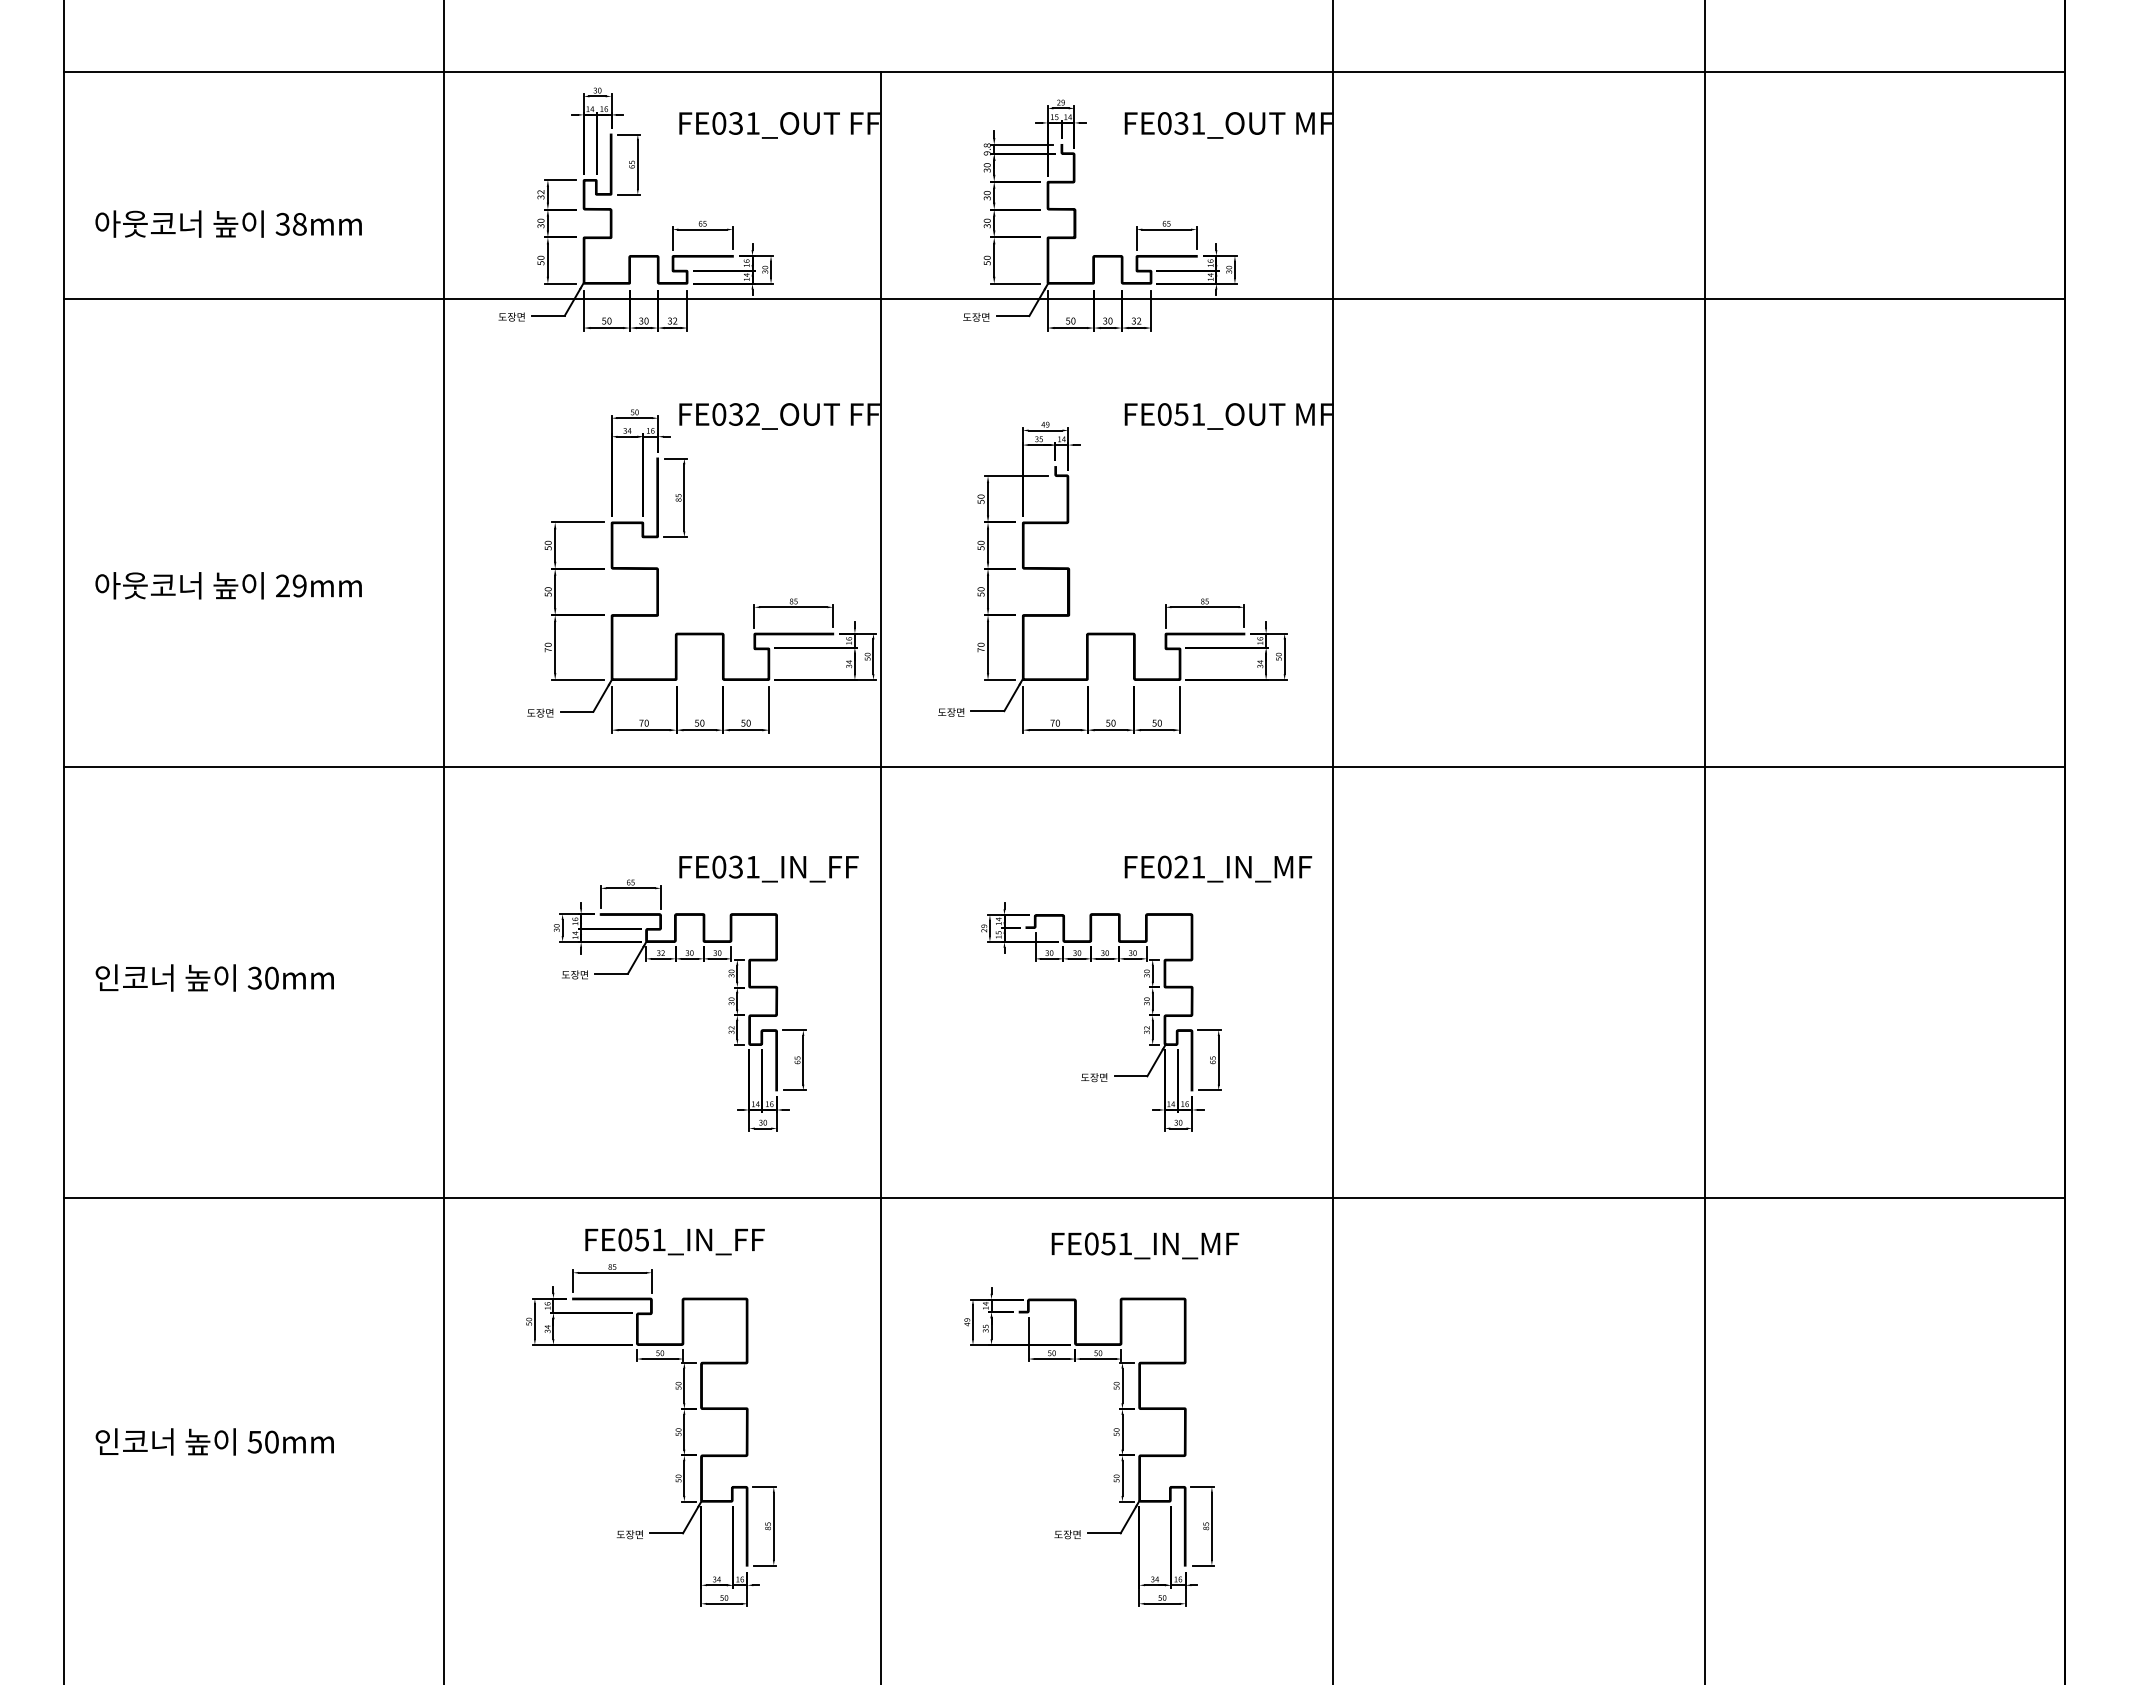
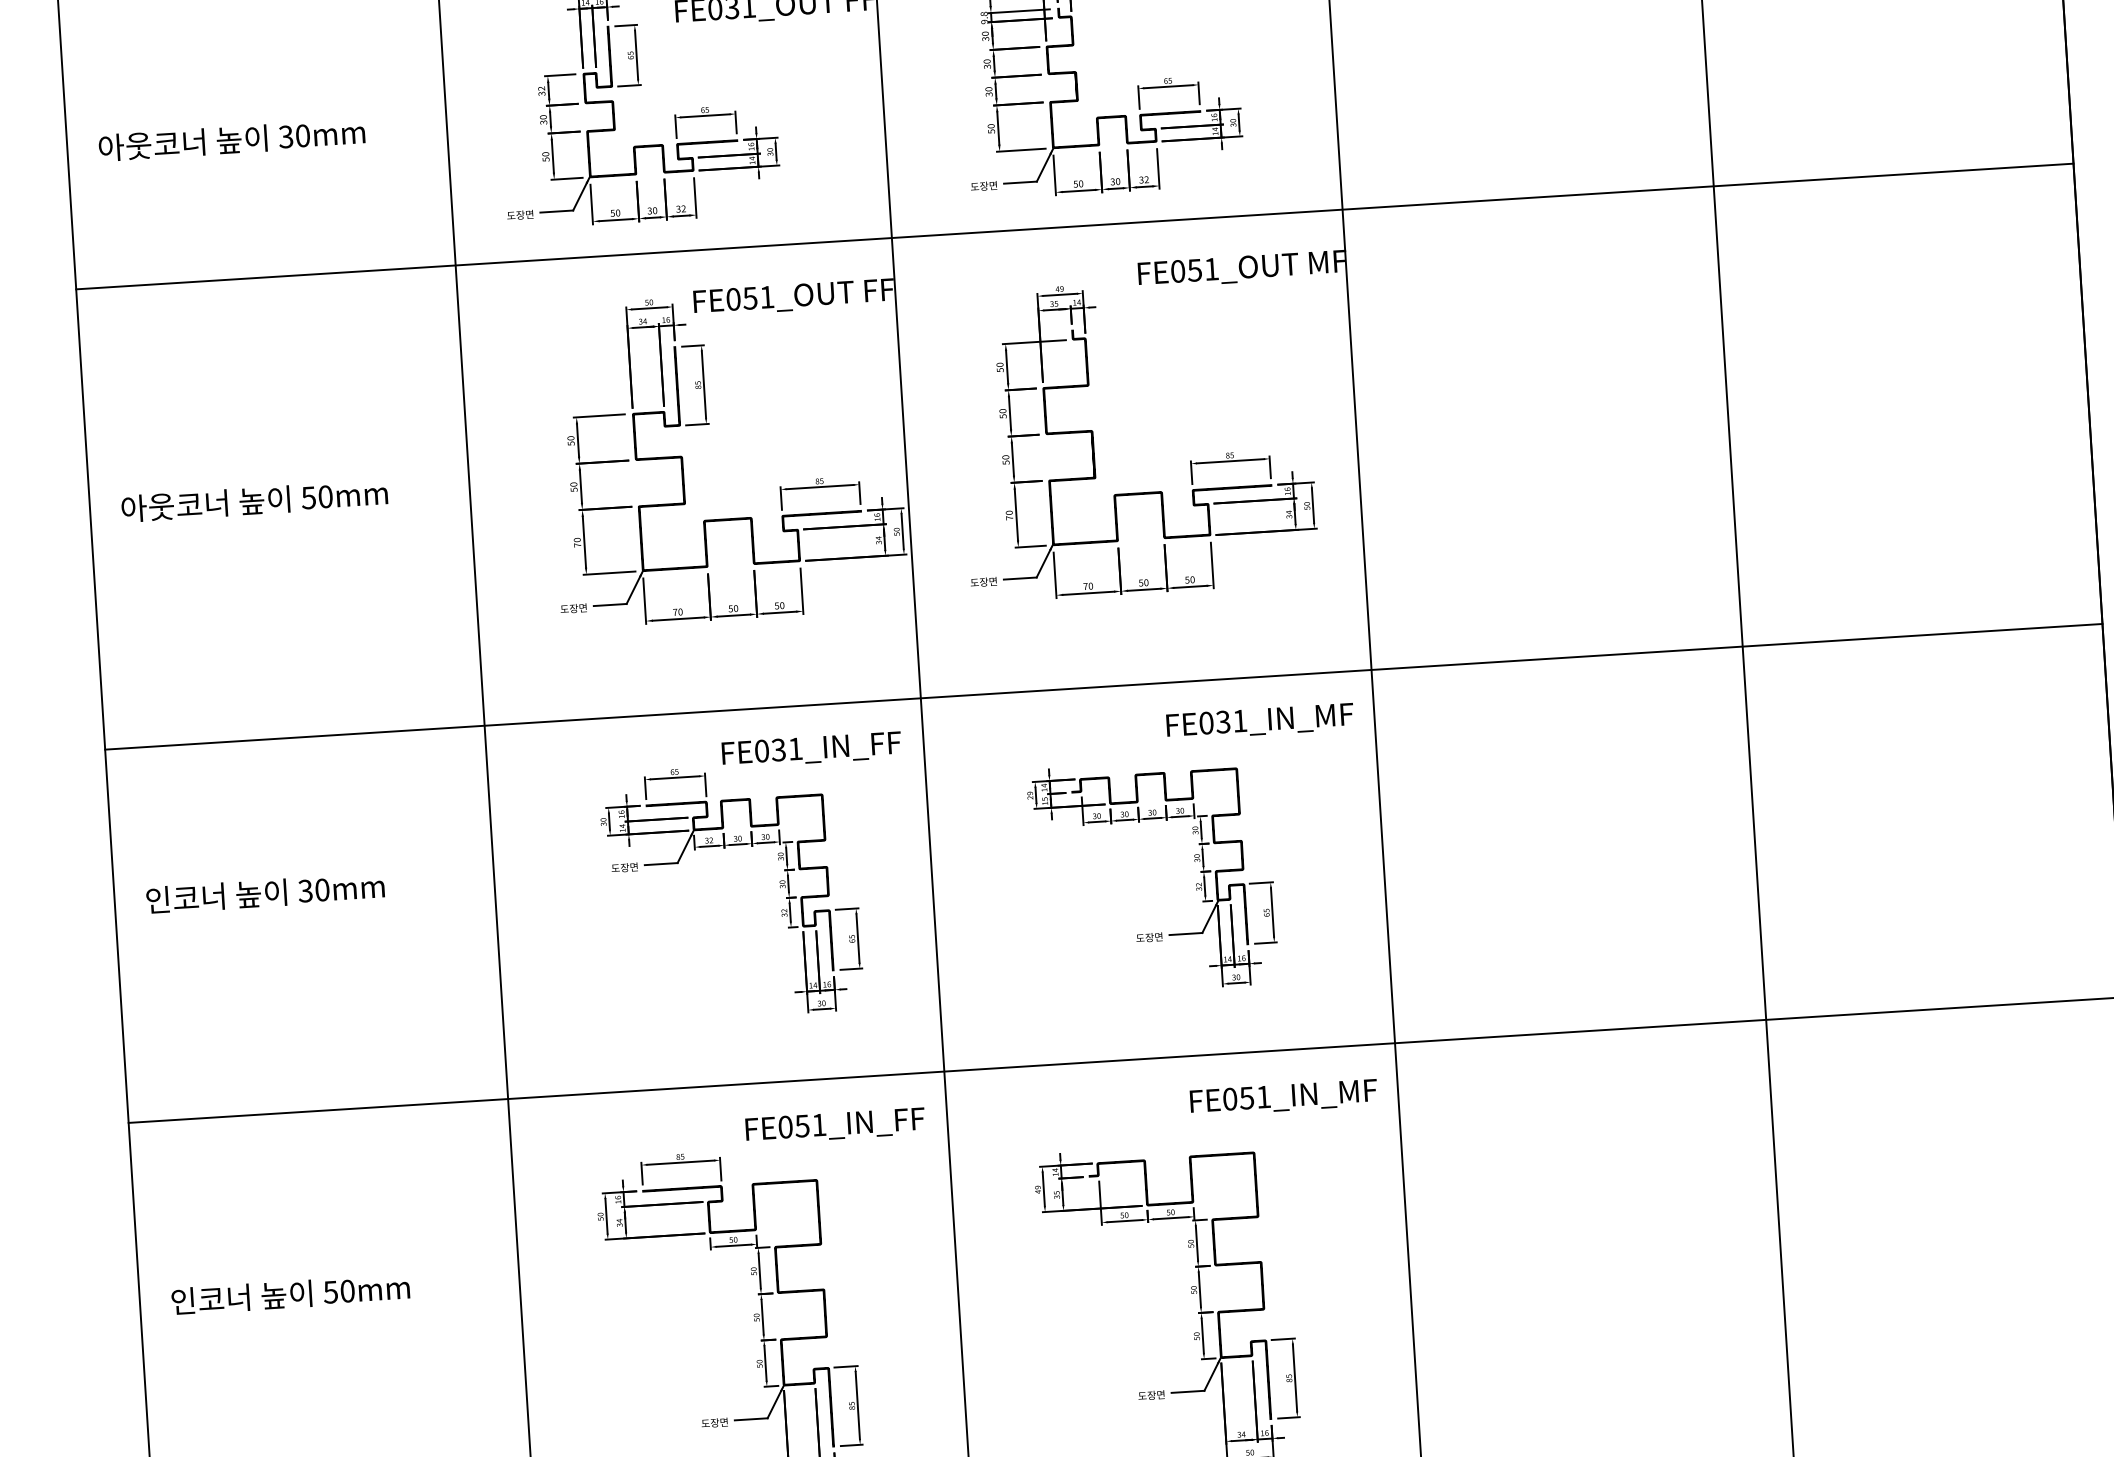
text: (299, 224) -> (302, 136), 38mm -> 30mm
line: (1064, 299) -> (1074, 226), moved
text: (744, 414) -> (758, 297), FE032_OUT -> FE051_OUT
text: (290, 585) -> (316, 496), 29mm -> 50mm
line: (1064, 767) -> (1103, 686), moved
text: (1181, 867) -> (1223, 722), FE021_IN_MF -> FE031_IN_MF
text: (674, 1241) -> (834, 1125), moved
text: (1145, 1245) -> (1283, 1097), moved
text: (214, 1441) -> (290, 1294), moved

